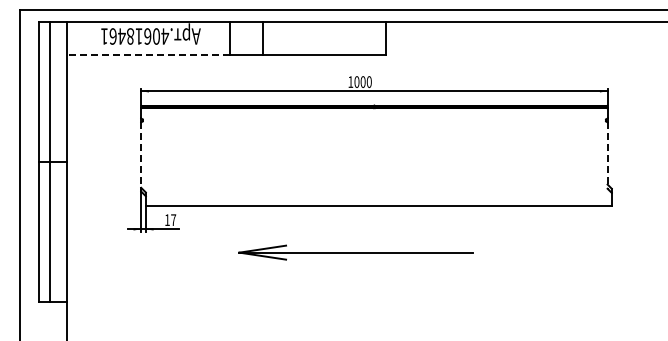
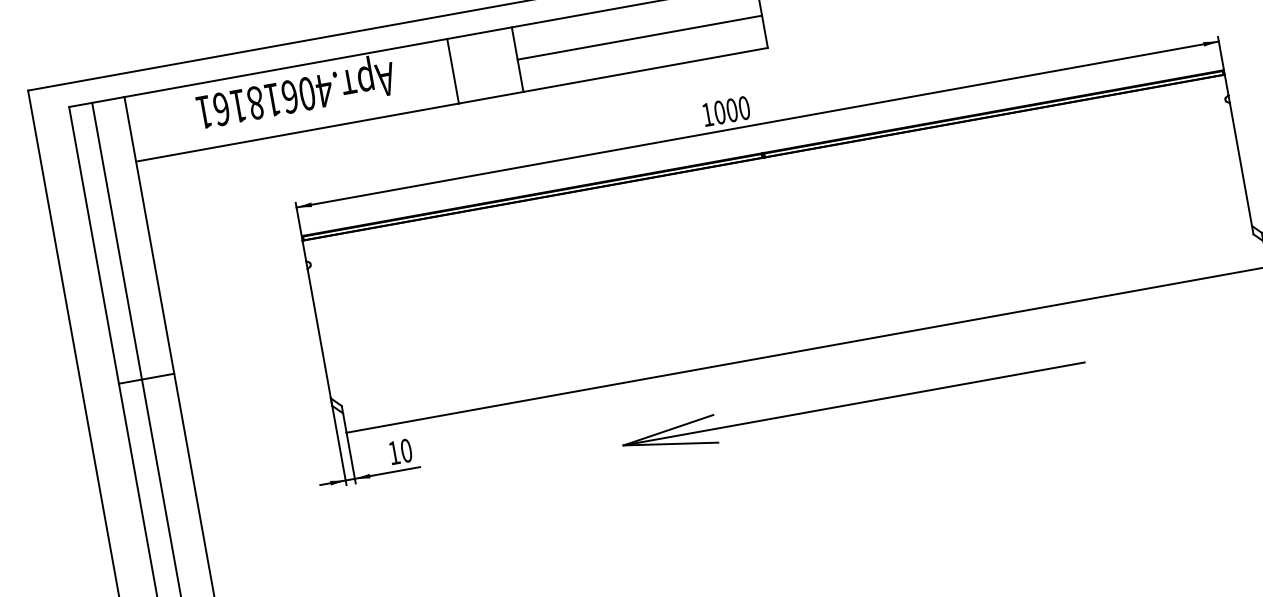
text: (121, 36) -> (238, 106), .40618461 -> .40618161
line: (324, 38) -> (640, 37), added
line: (148, 54) -> (297, 132), dashed -> solid
line: (141, 155) -> (319, 334), dashed -> solid
line: (607, 156) -> (1241, 170), dashed -> solid
text: (173, 220) -> (406, 451), 17 -> 10
part: (355, 252) -> (853, 403), moved

